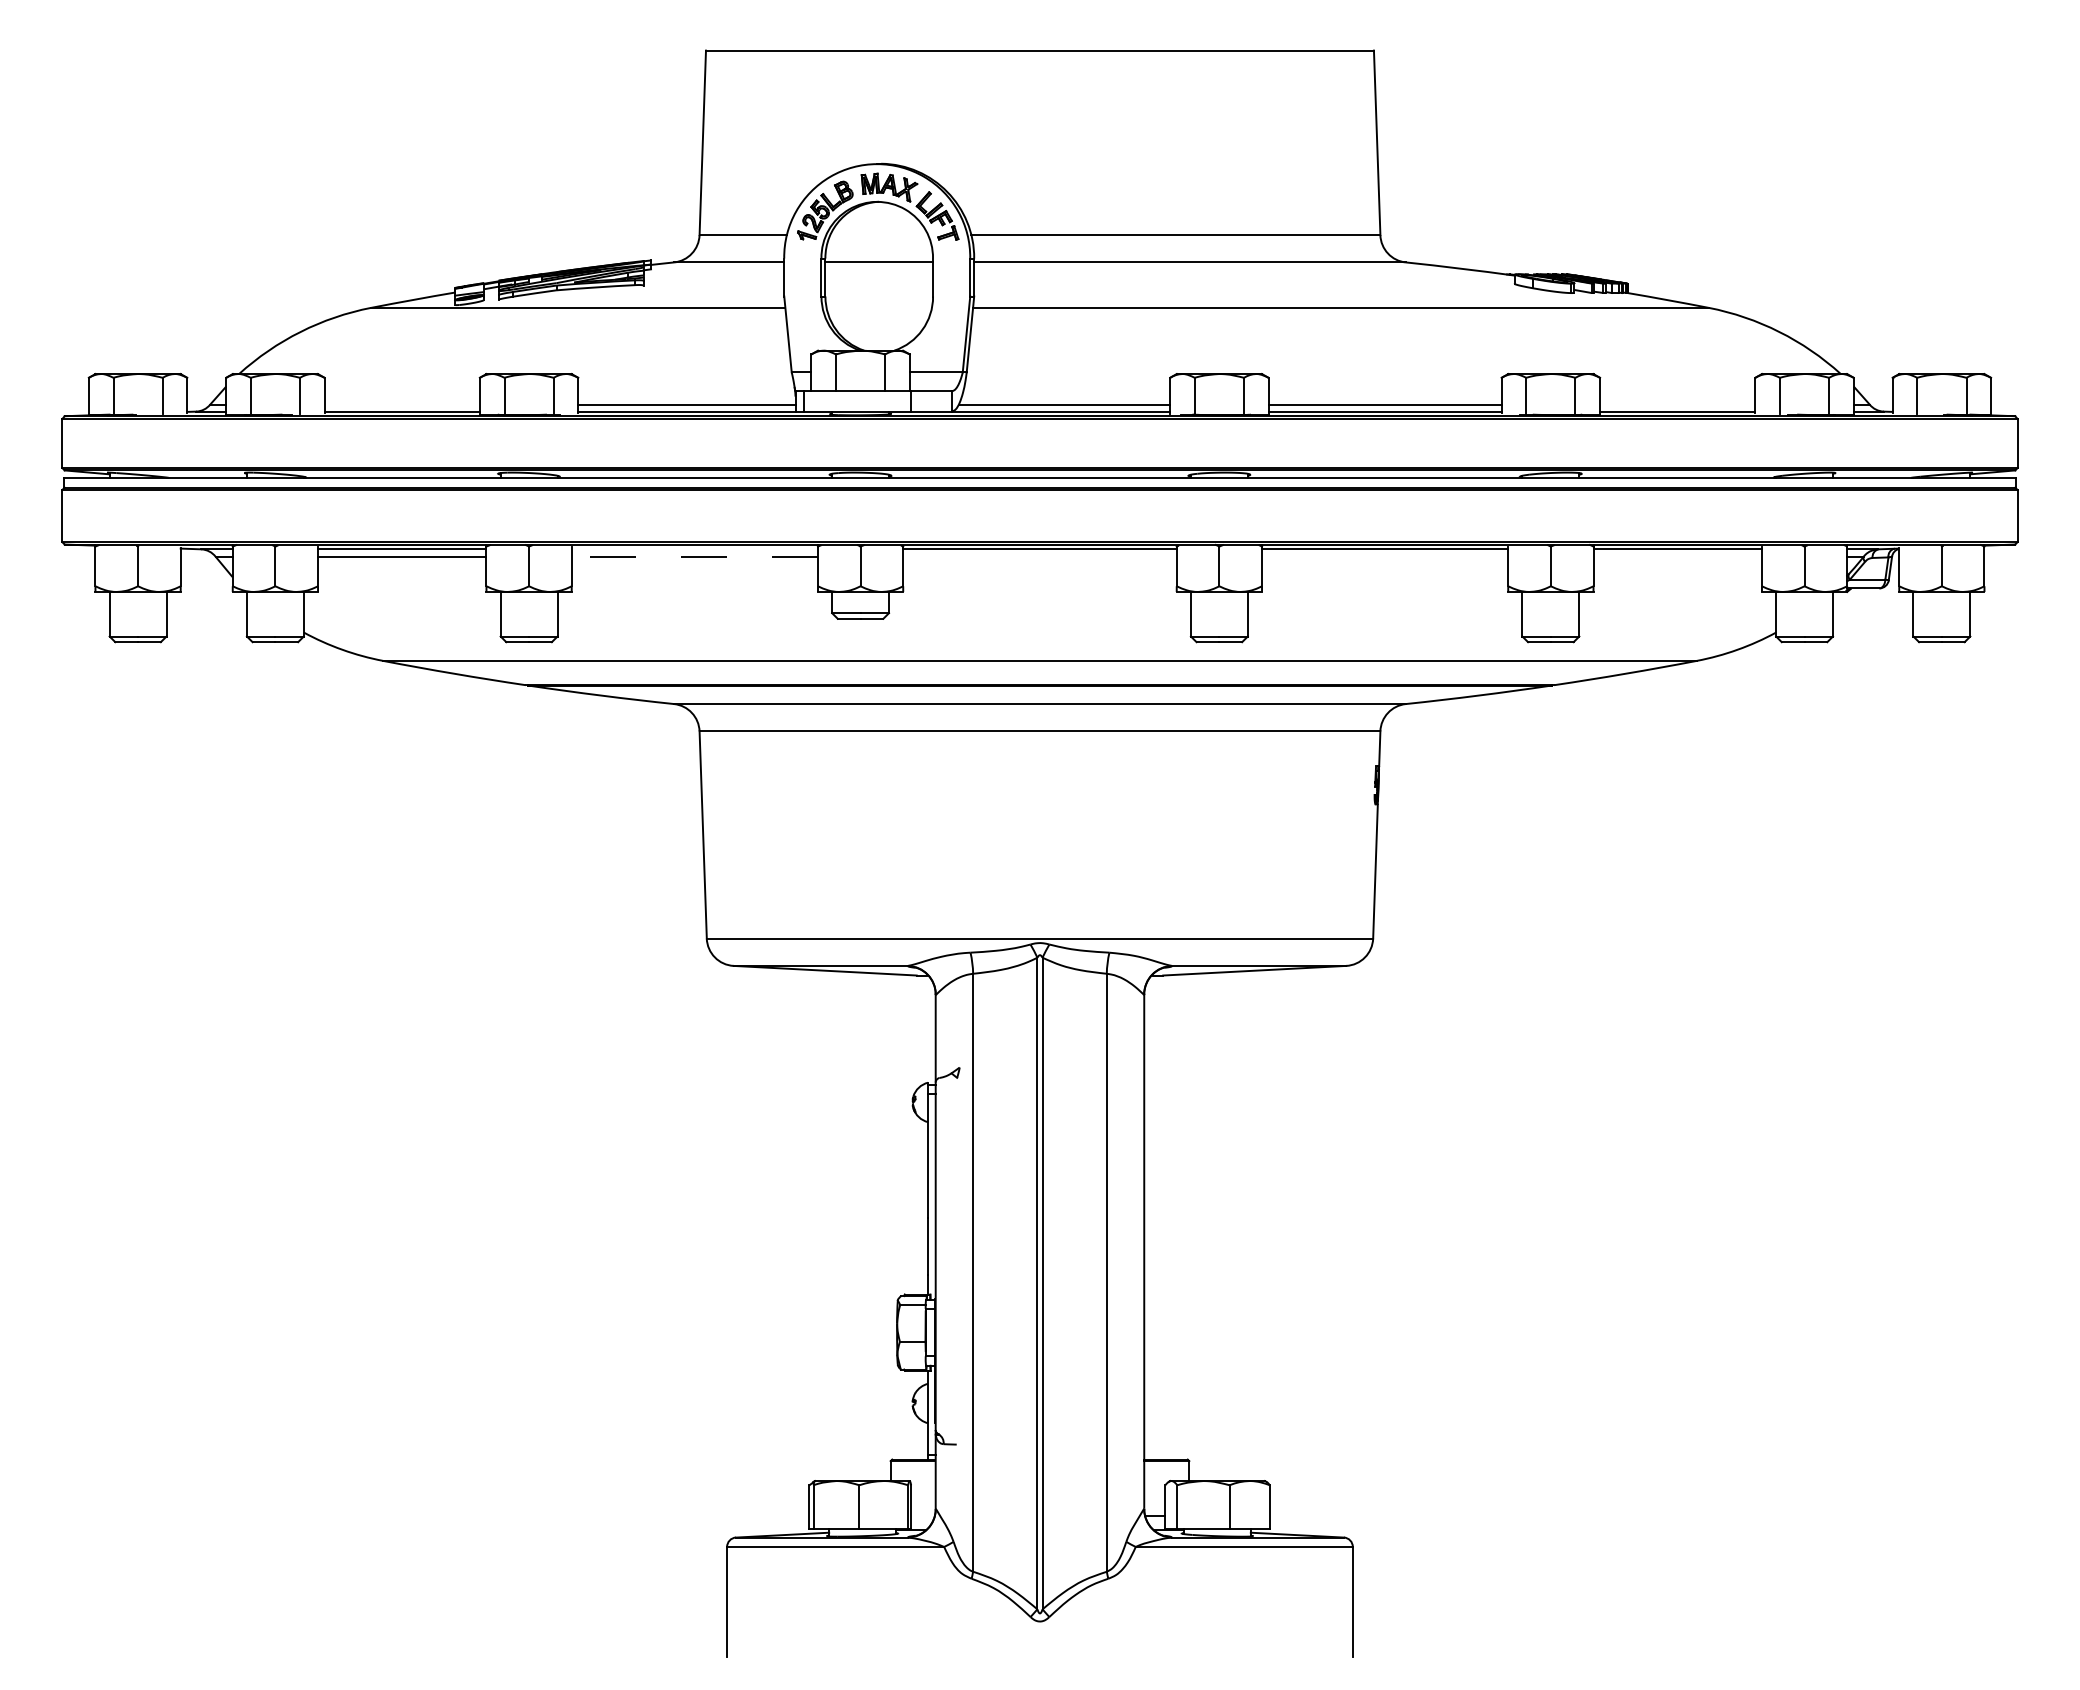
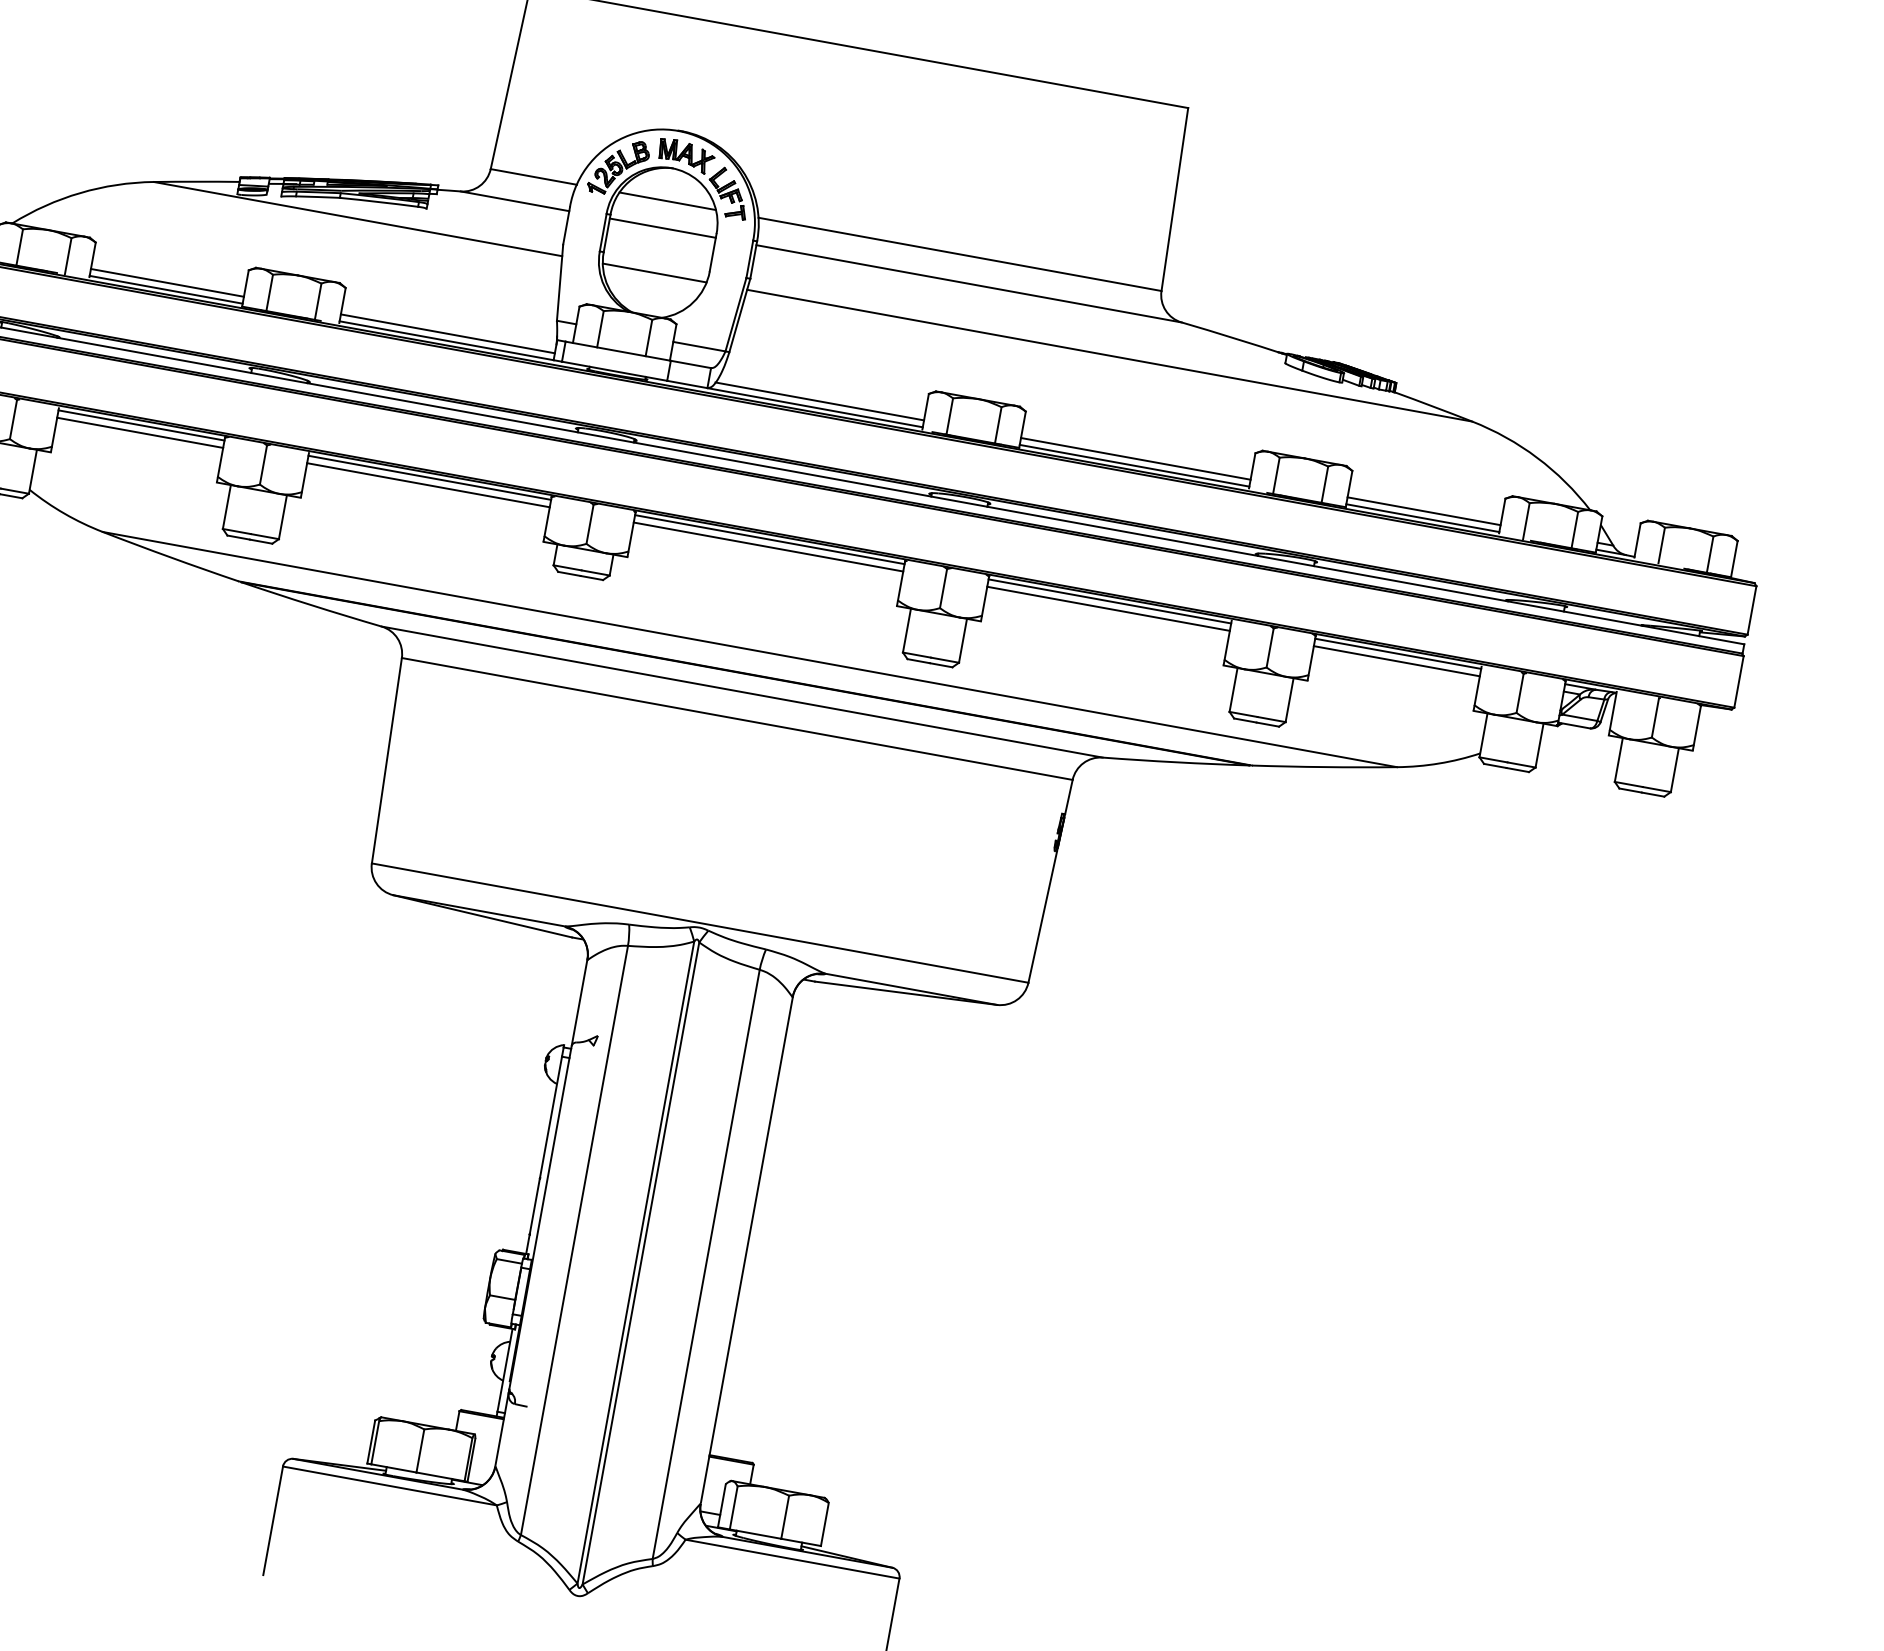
line: (879, 235) -> (667, 201), added
line: (878, 307) -> (654, 272), added
line: (401, 404) -> (166, 282), added
line: (1677, 404) -> (1423, 511), added
line: (694, 549) -> (429, 477), added
line: (694, 556) -> (428, 484), dashed -> solid
line: (1039, 556) -> (768, 546), added
line: (1385, 556) -> (1109, 608), added
line: (1677, 556) -> (1396, 660), added

